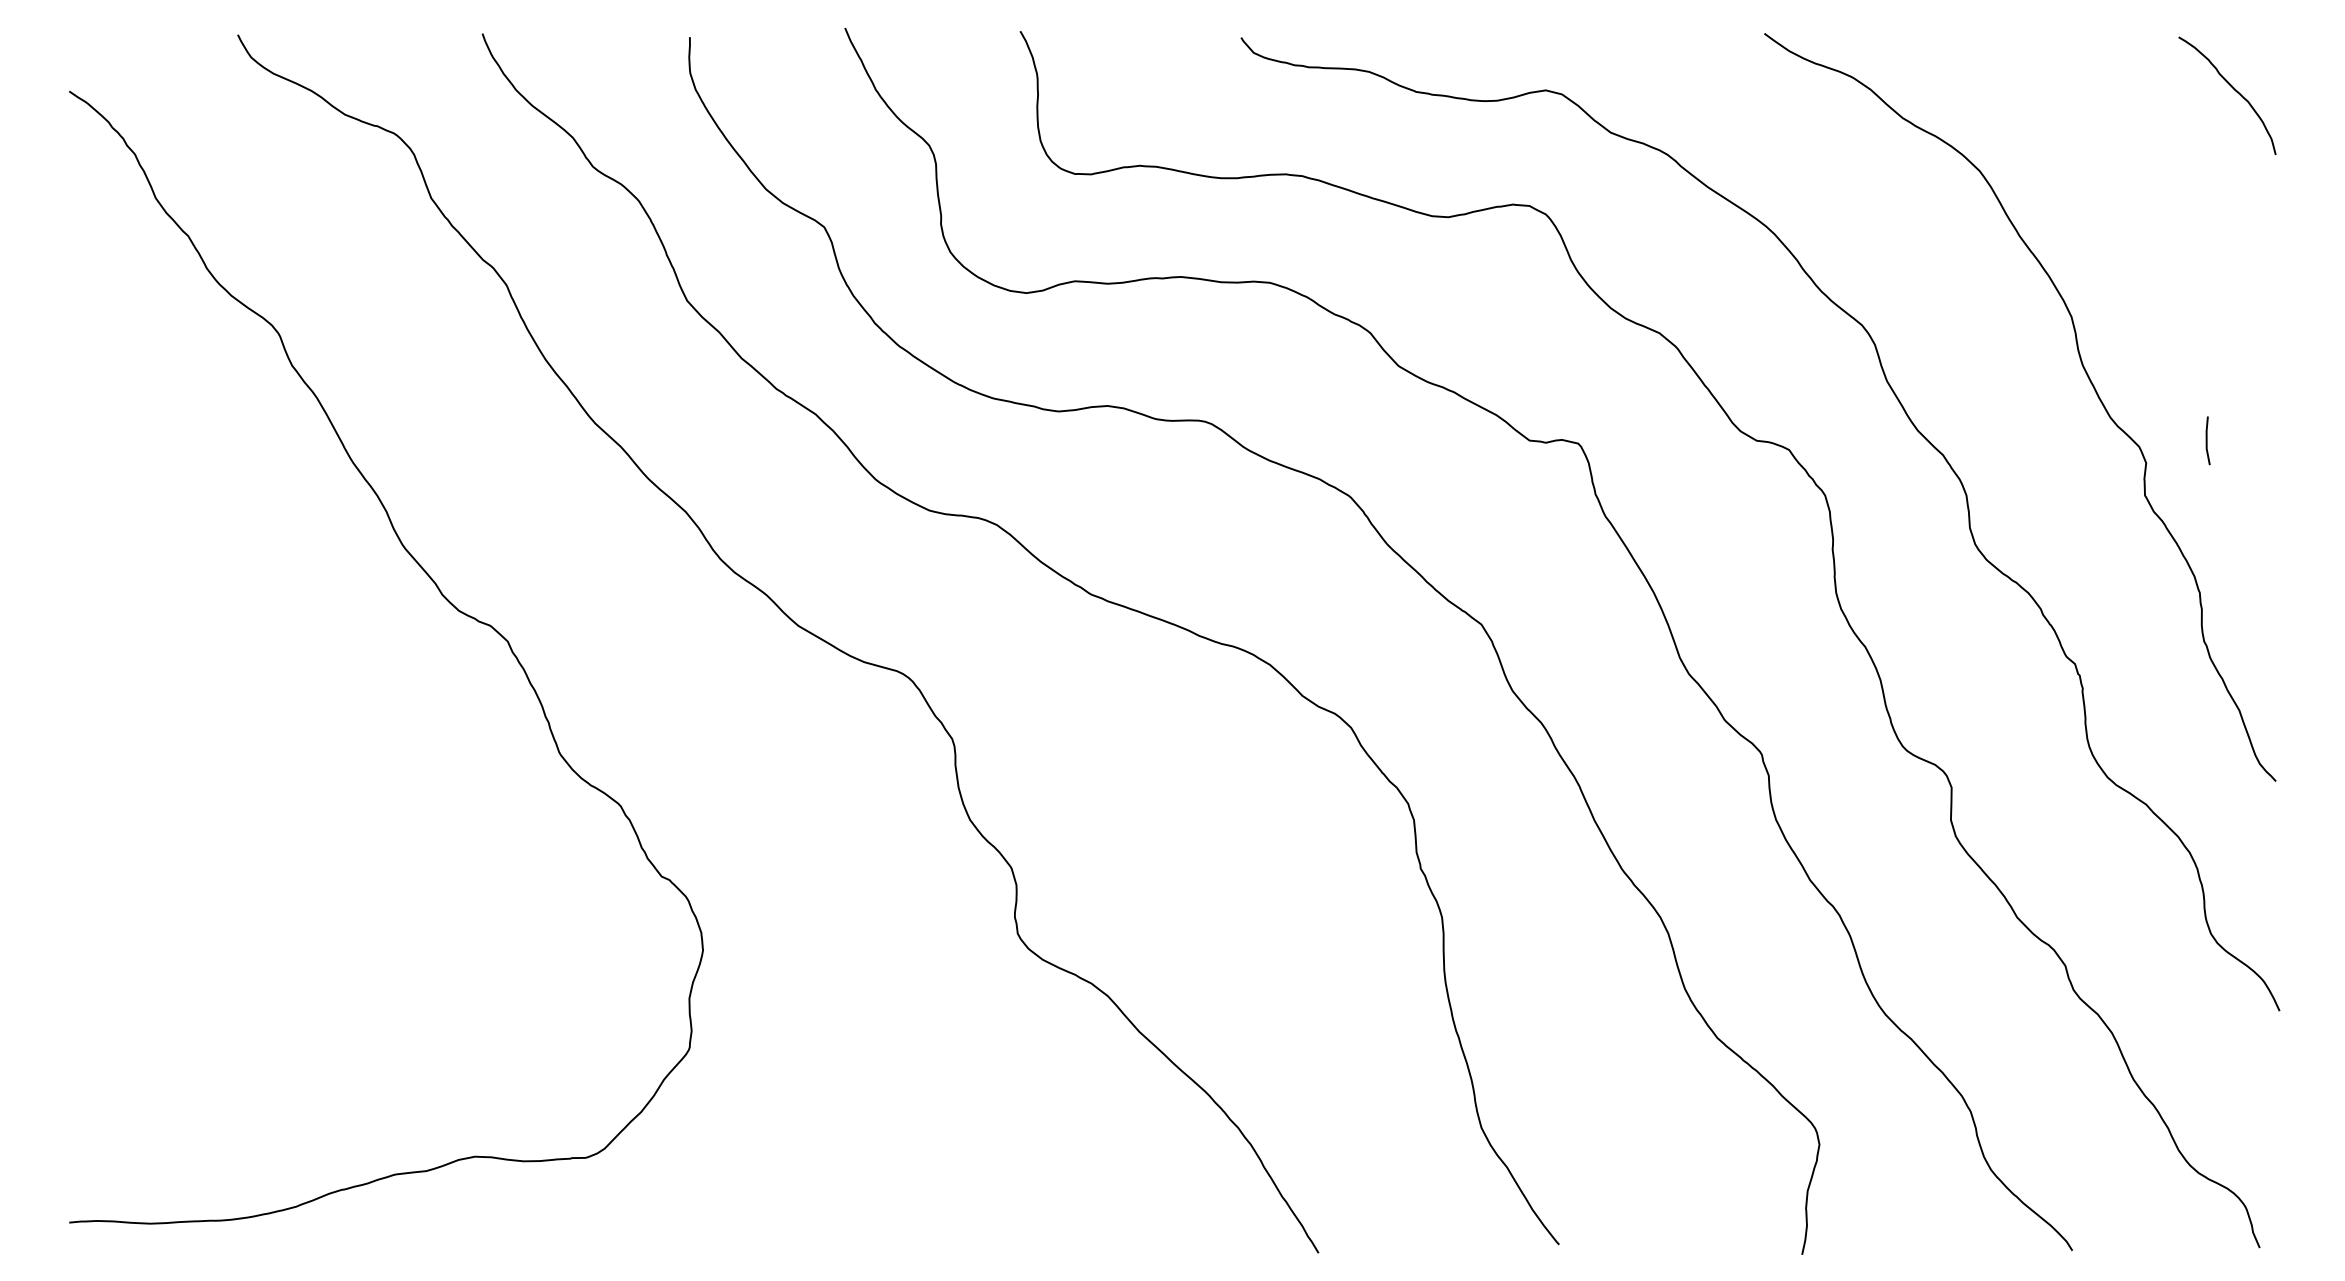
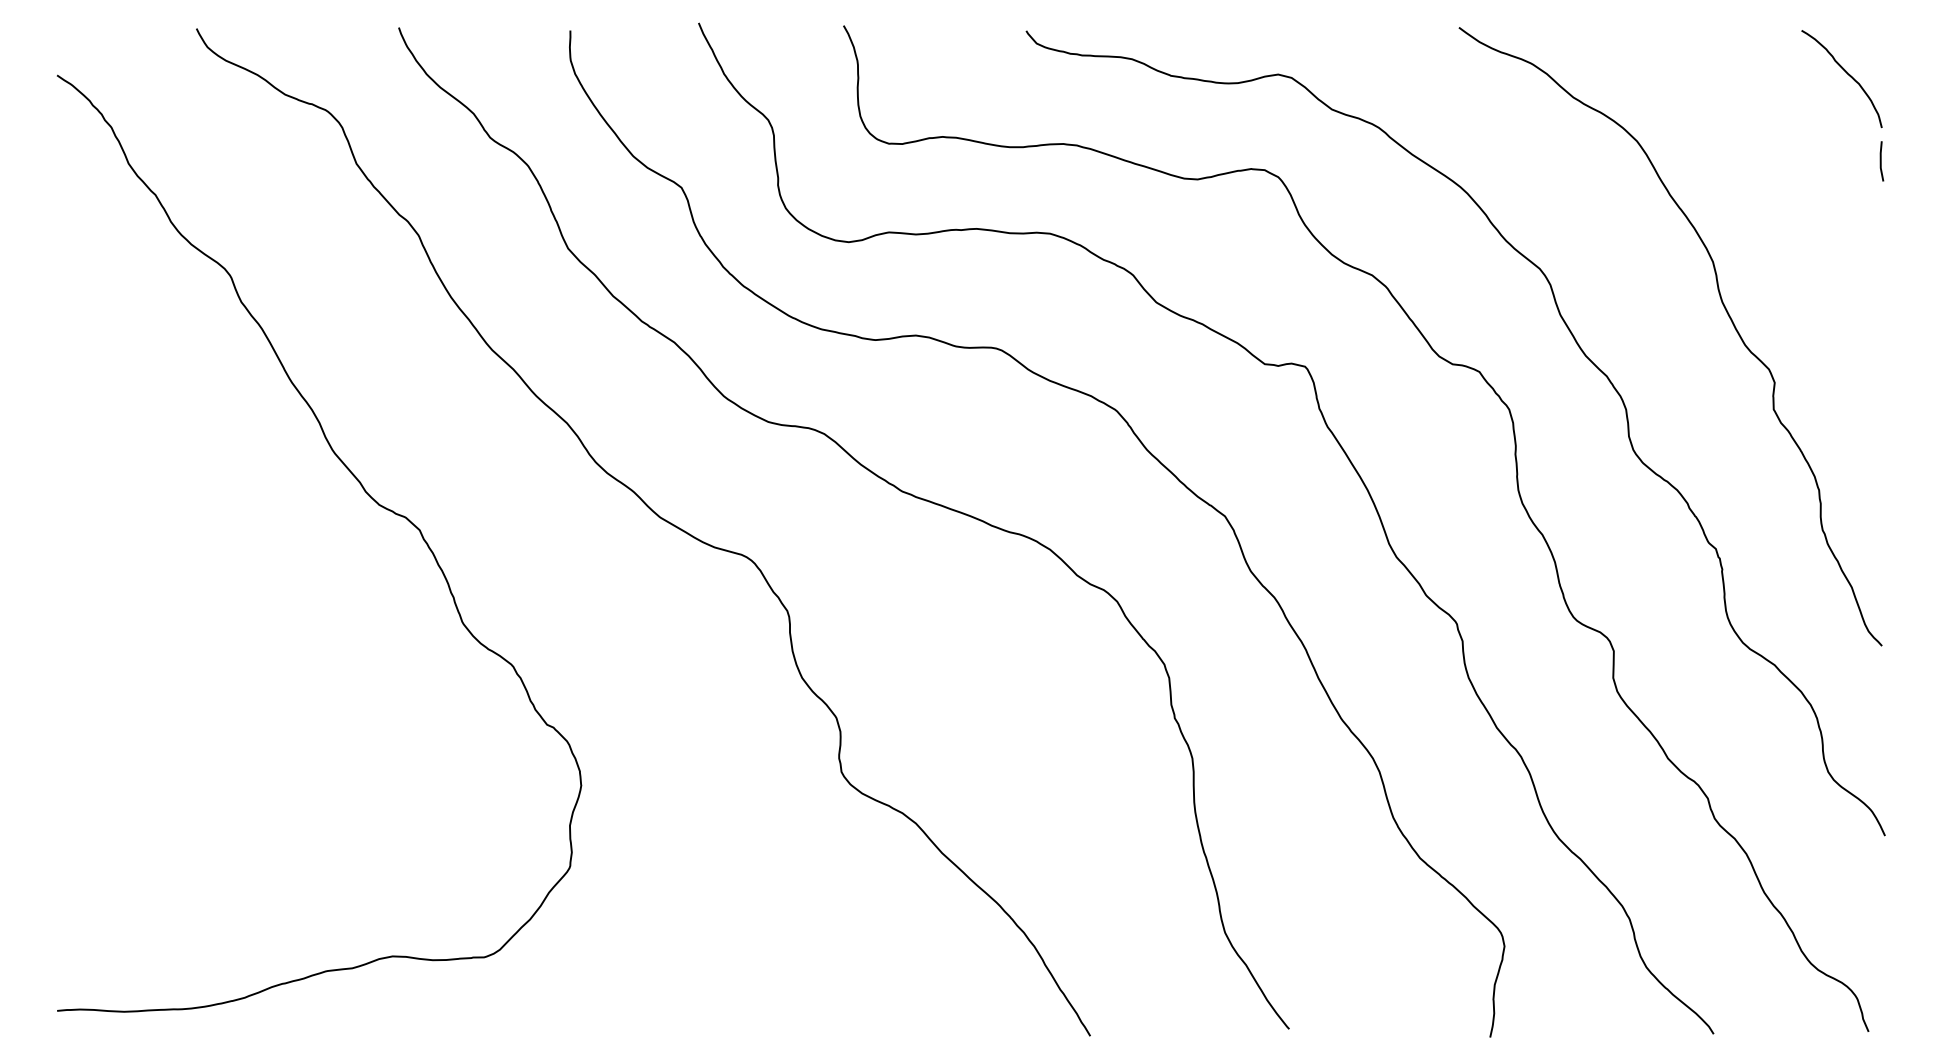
line: (2207, 440) -> (1881, 161), moved

